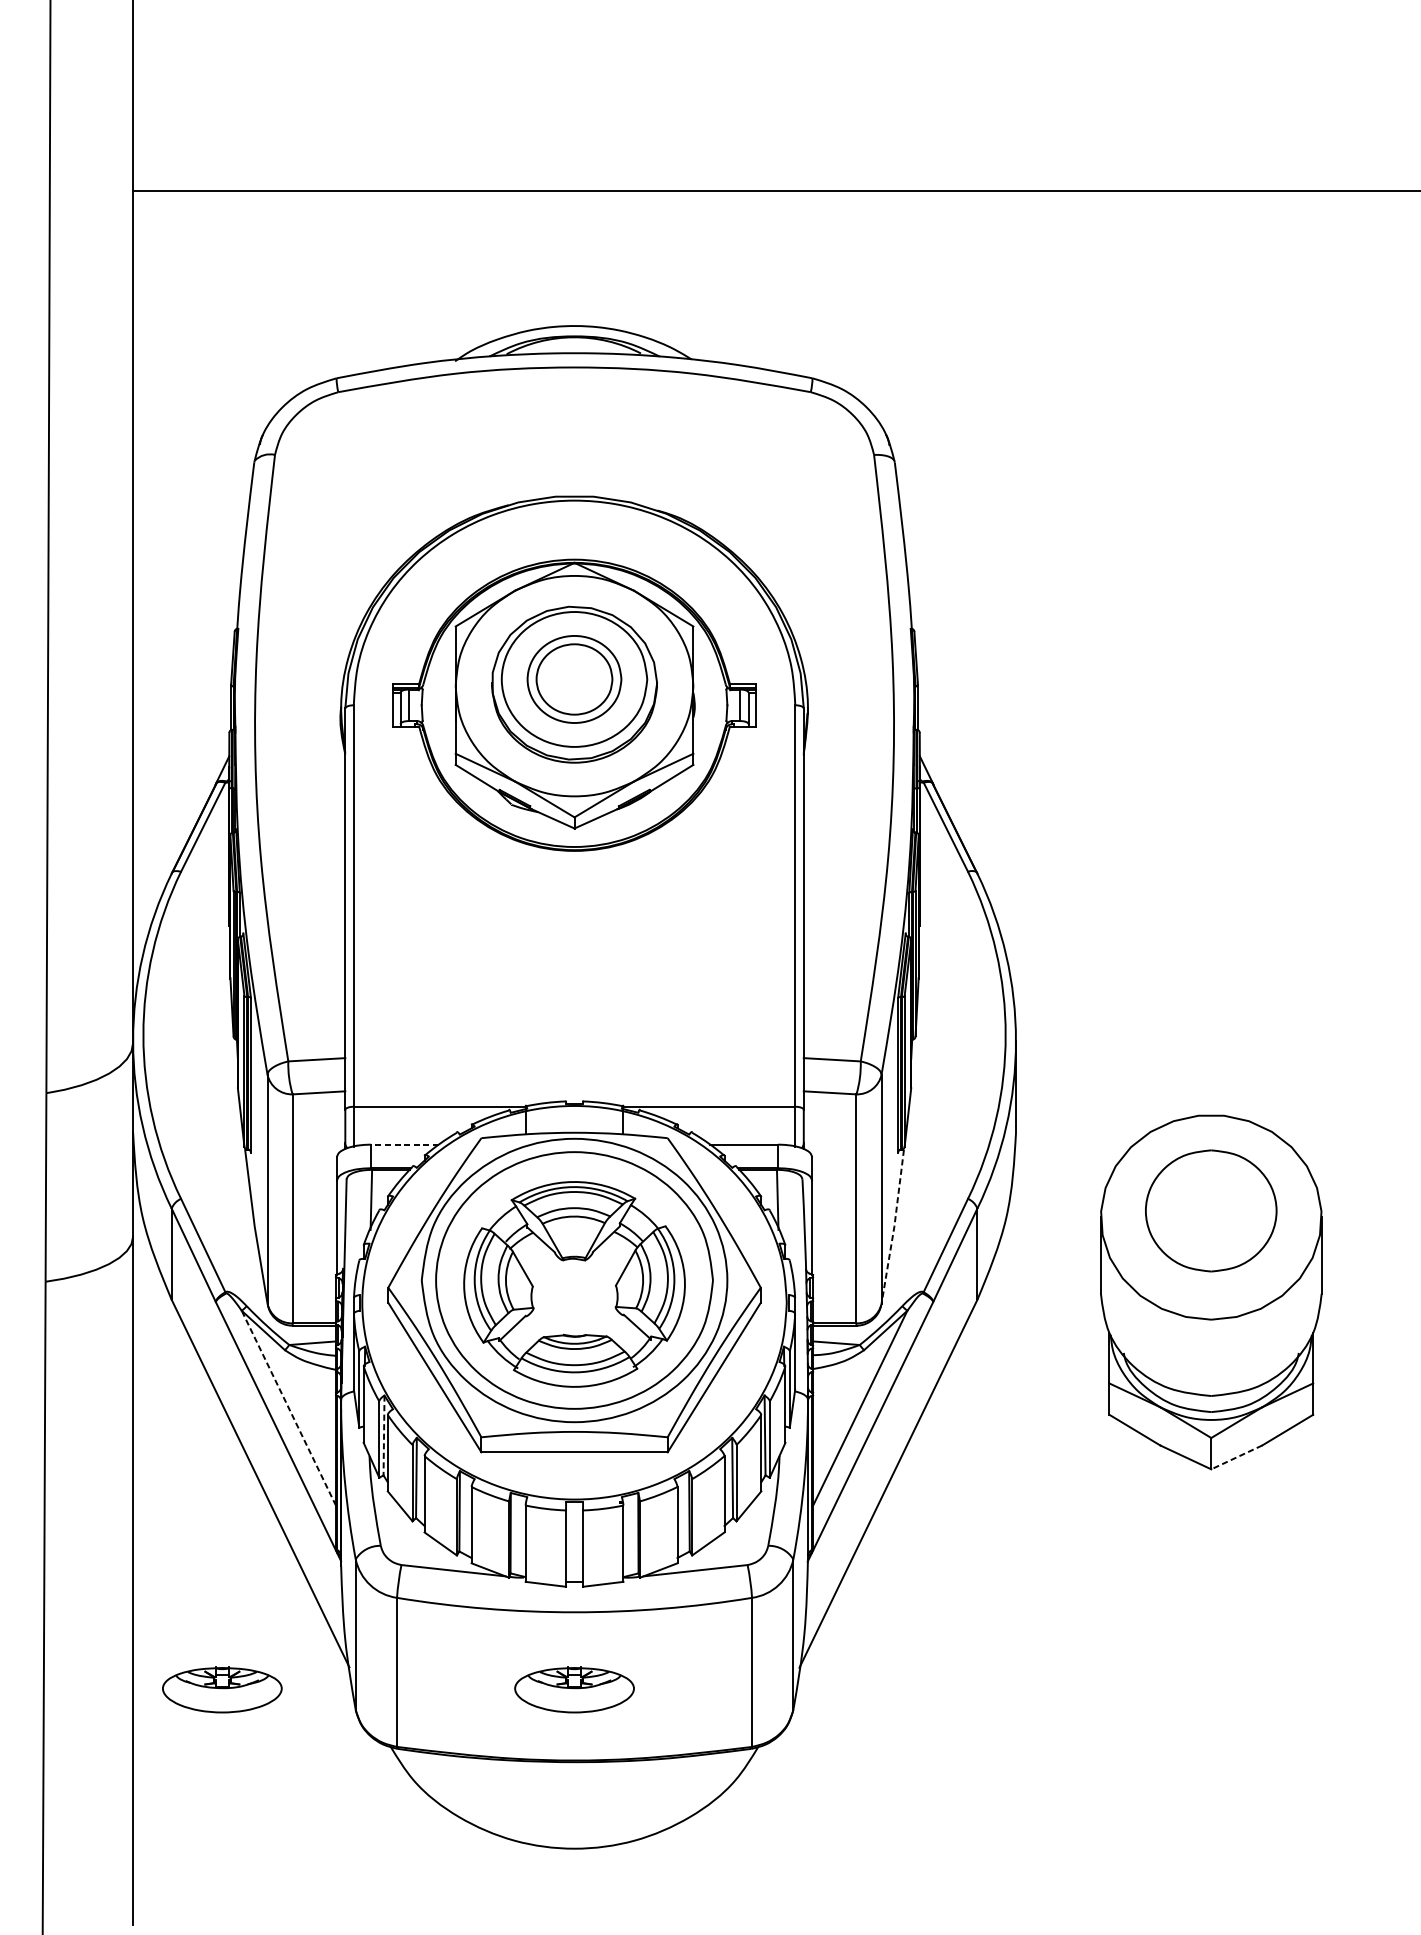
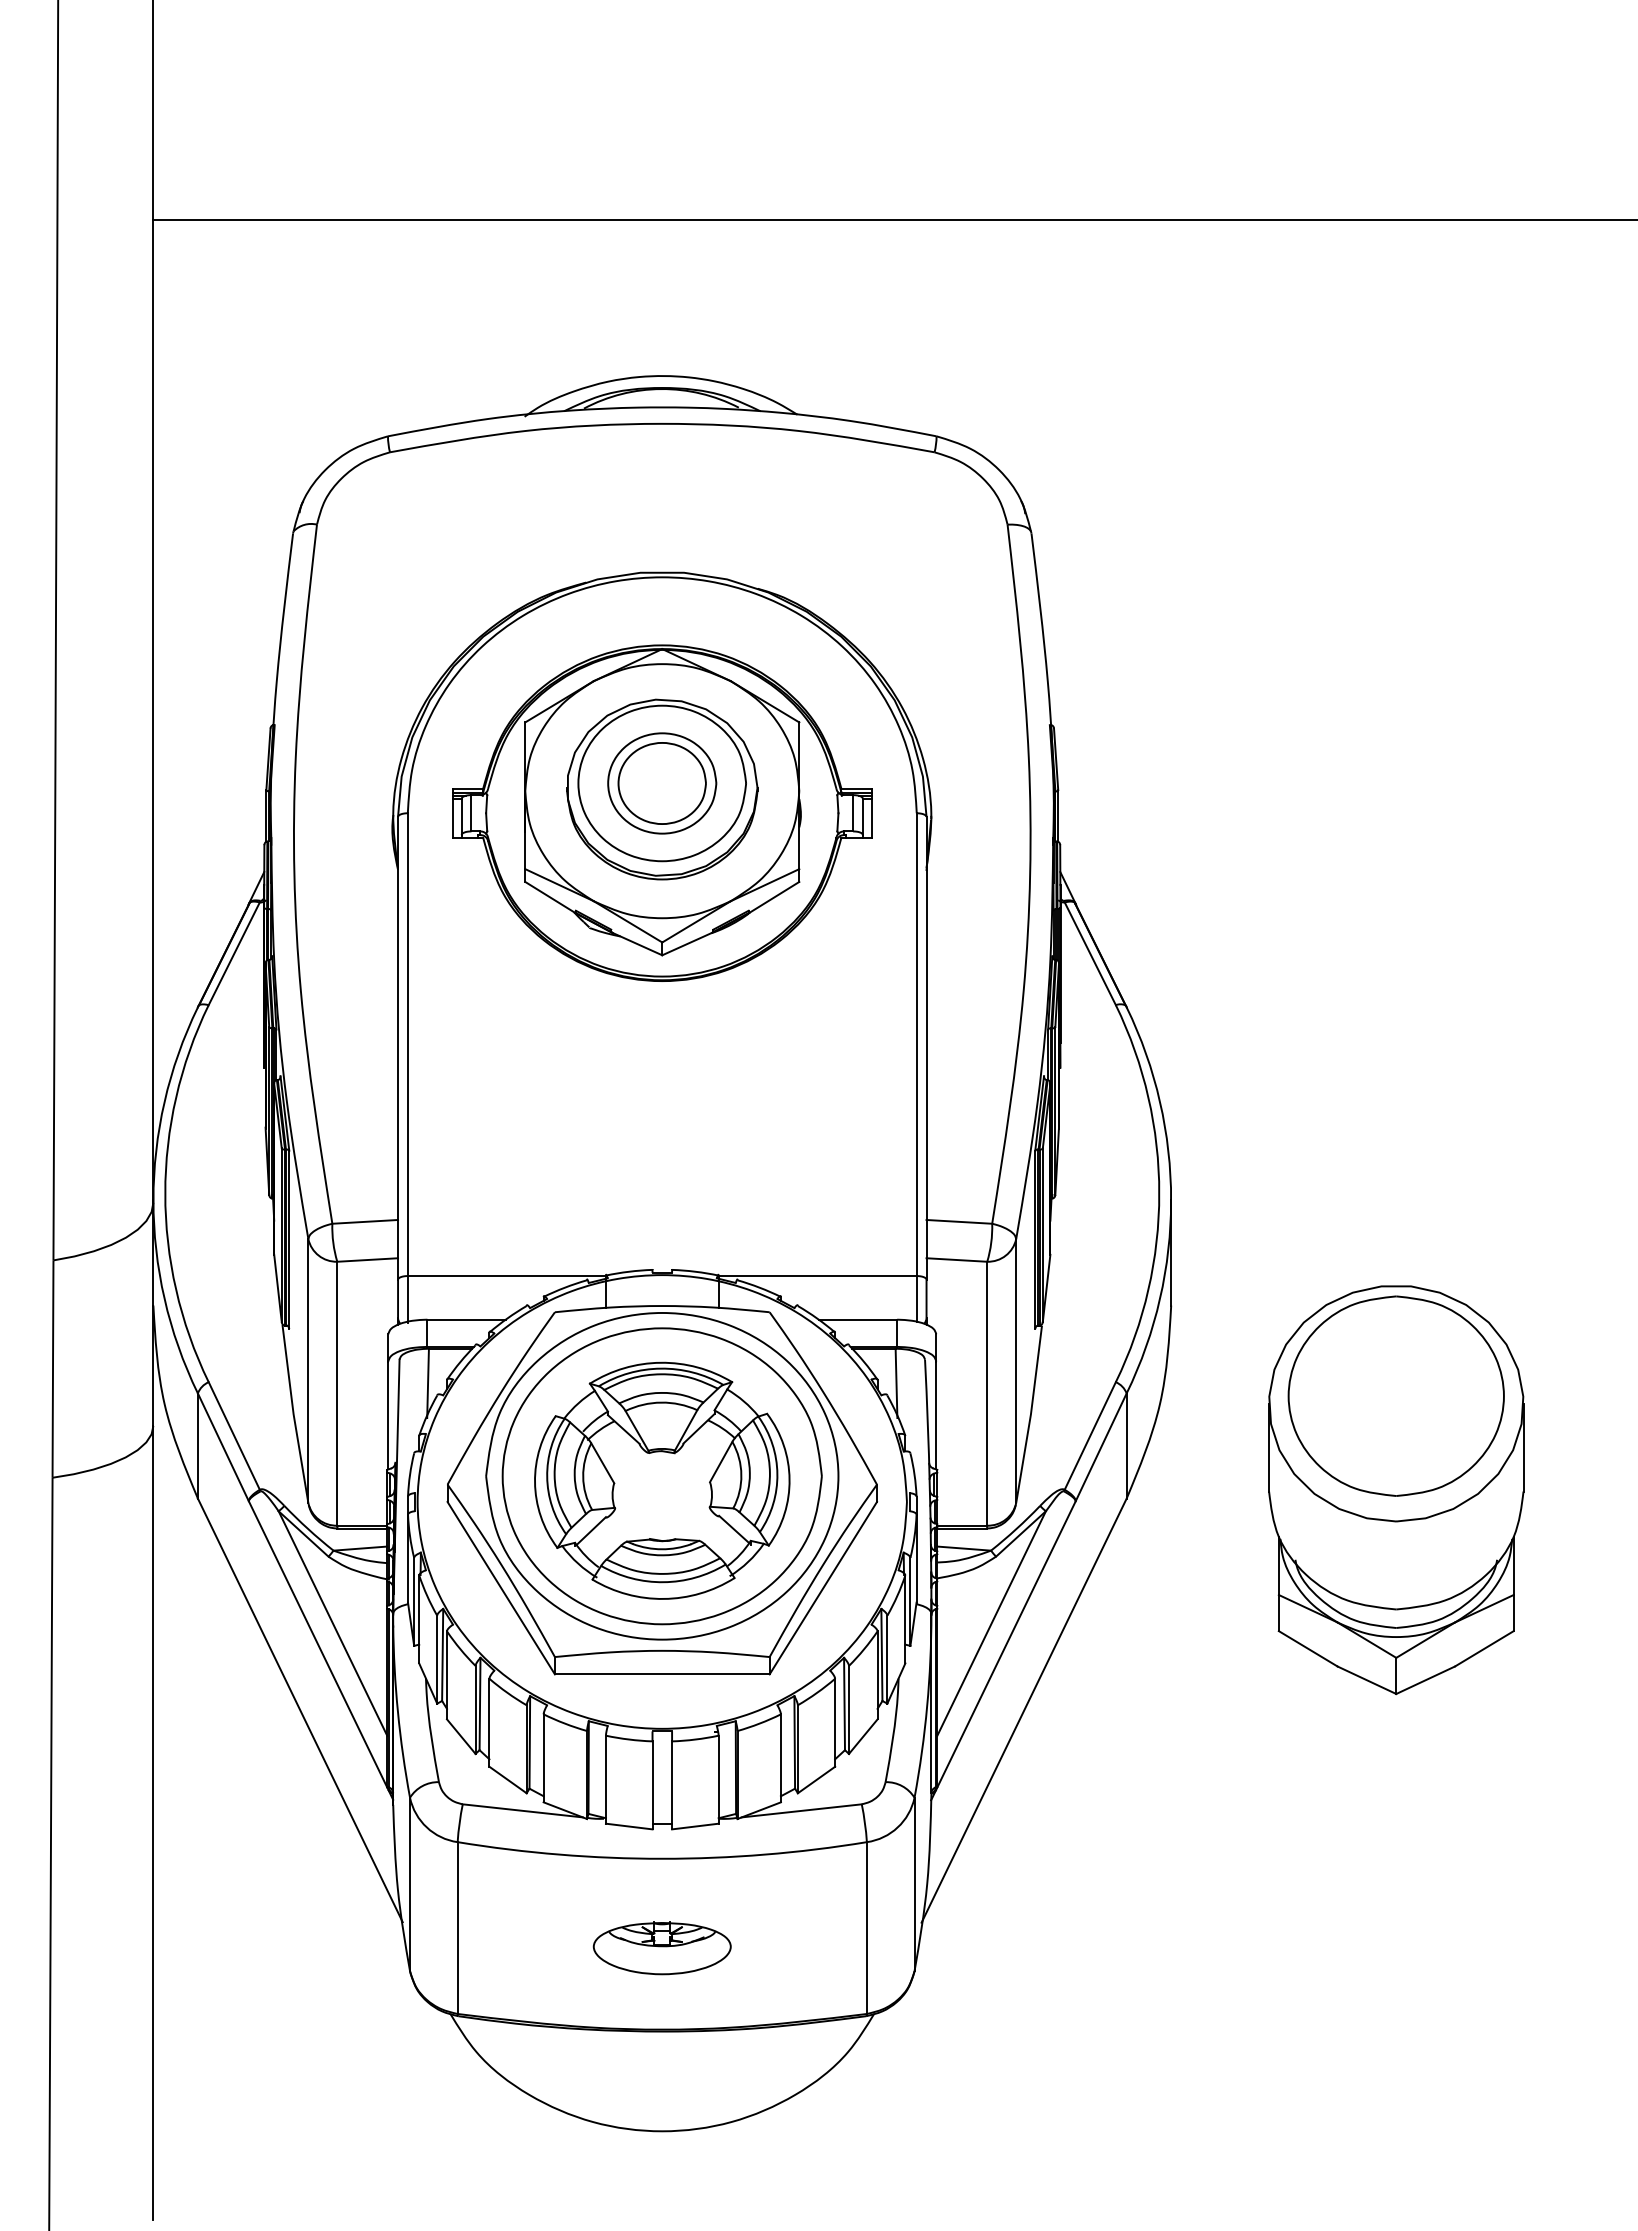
line: (404, 1144) -> (466, 1319), dashed -> solid
part: (1210, 1210) -> (1395, 1395), size x1.43
line: (893, 1226) -> (1030, 1414), dashed -> solid
line: (288, 1408) -> (332, 1623), dashed -> solid
line: (383, 1435) -> (442, 1655), dashed -> solid
line: (1236, 1457) -> (1425, 1680), dashed -> solid
part: (221, 1690) -> (255, 1948), removed

